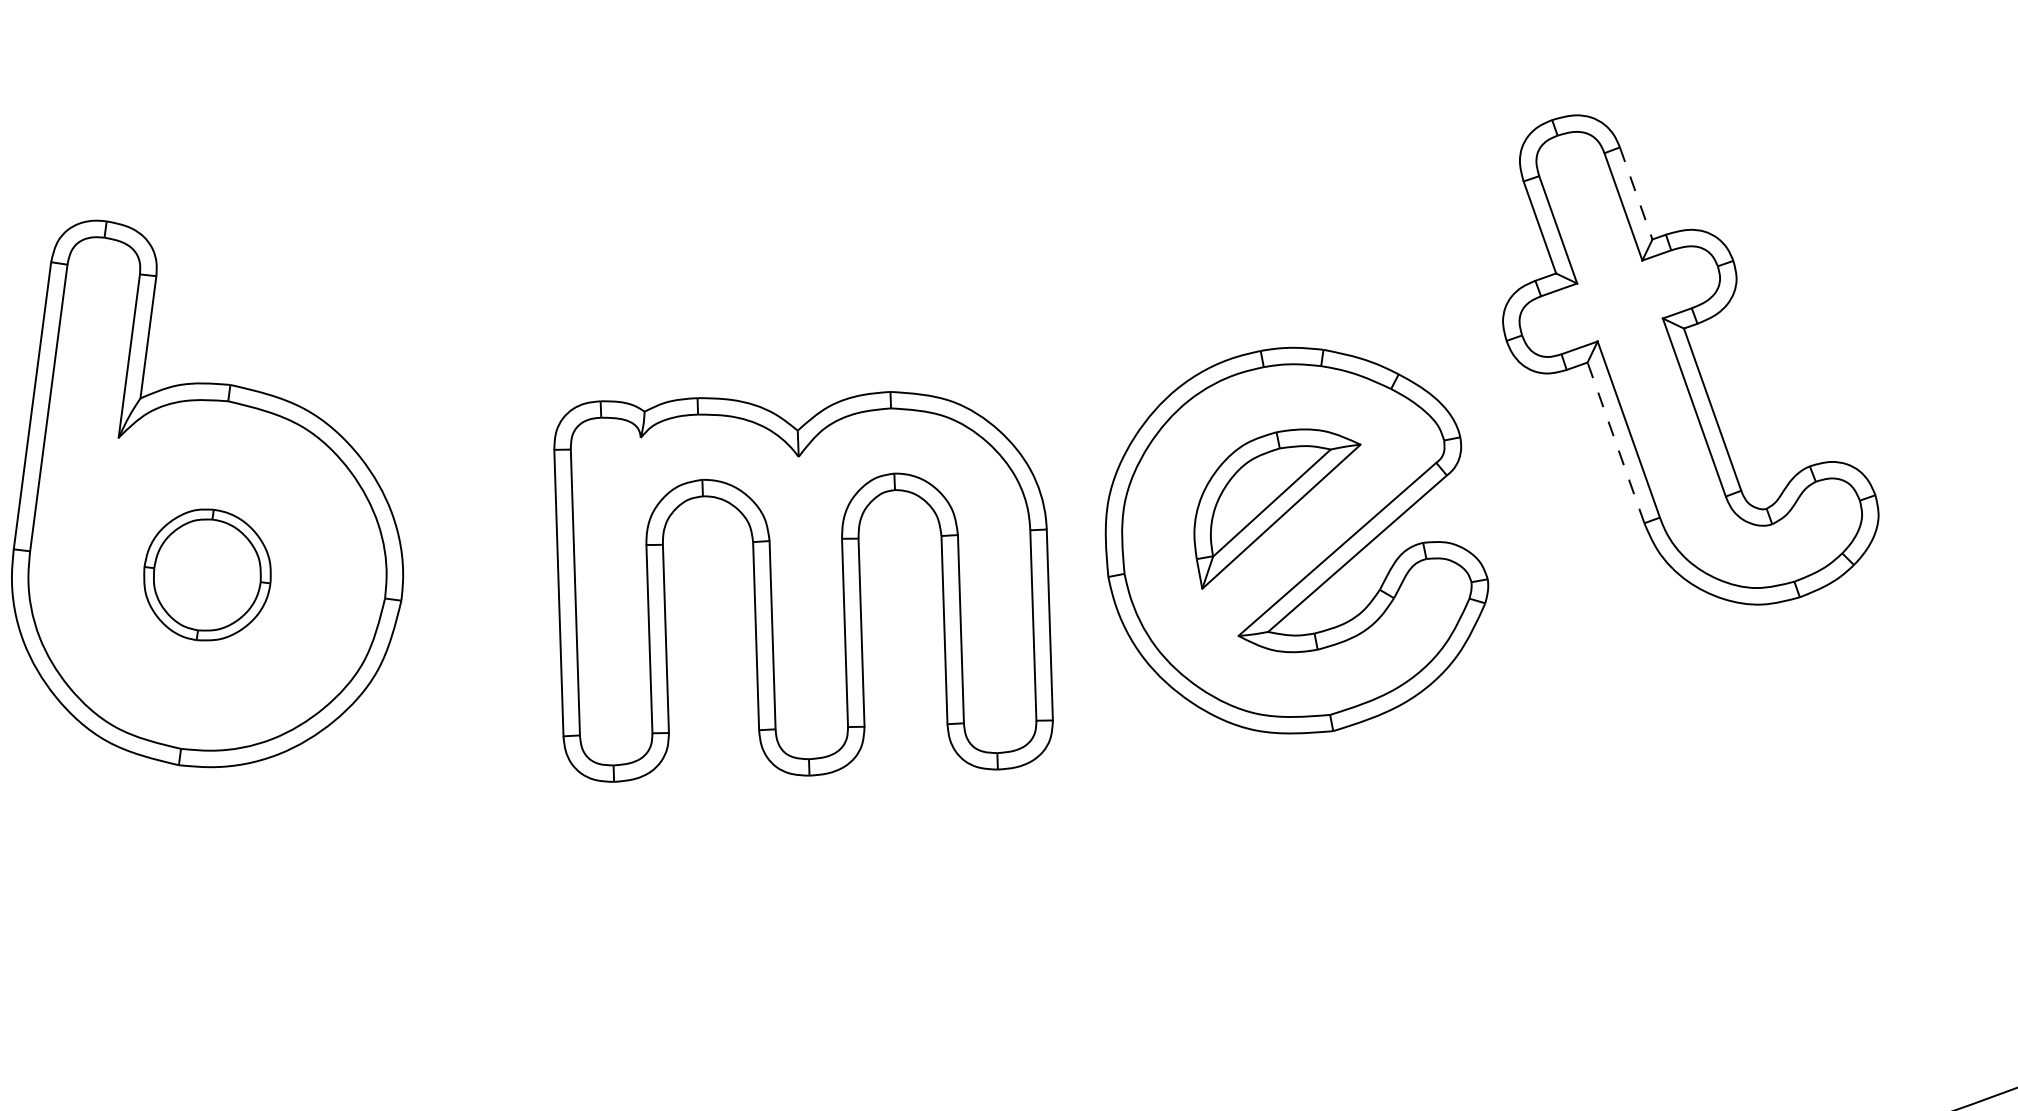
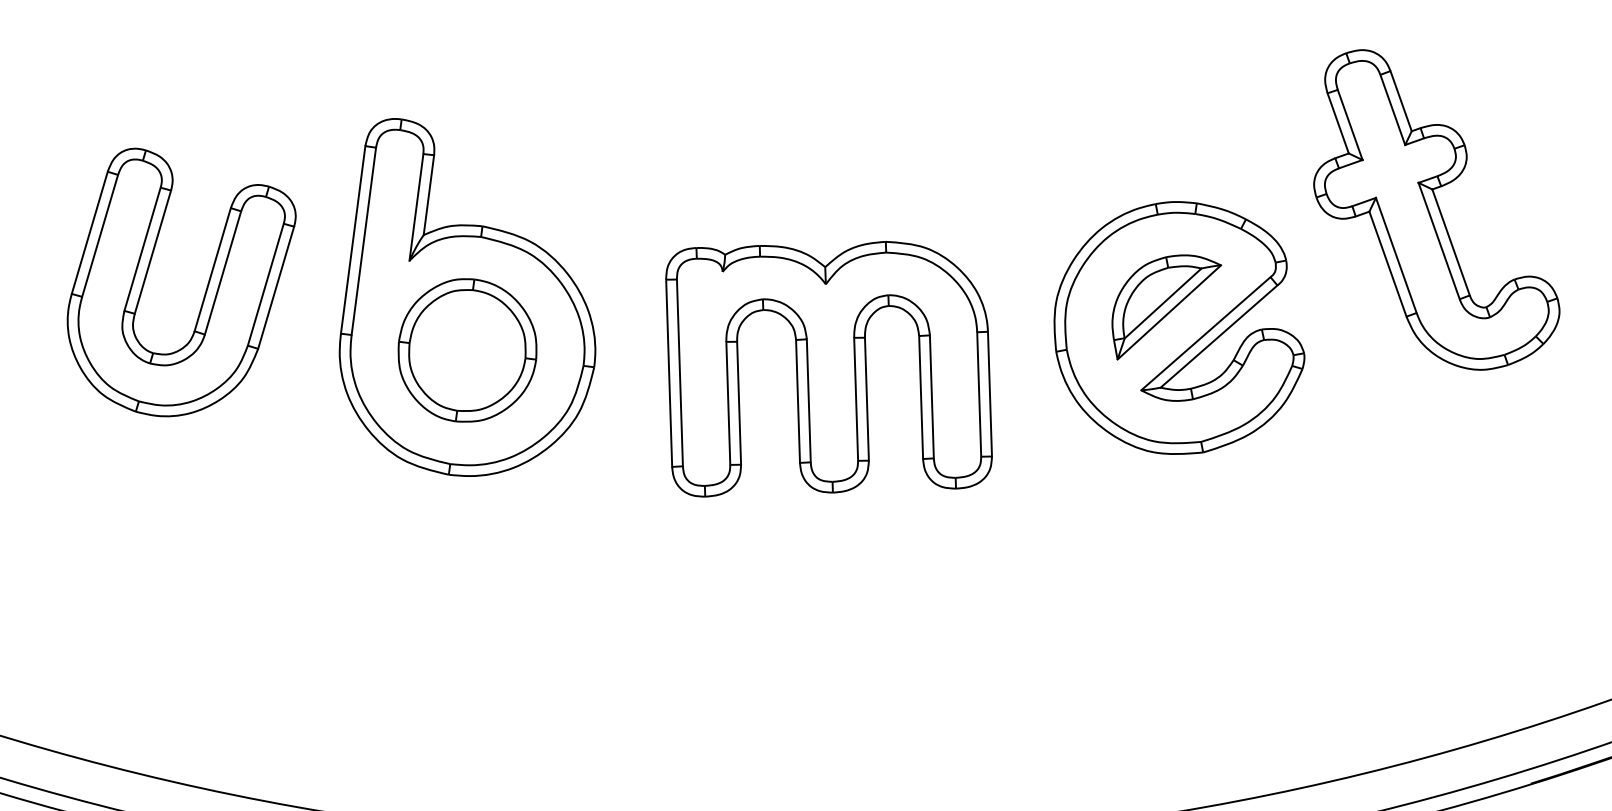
line: (1636, 193) -> (1401, 101), dashed -> solid
line: (1615, 443) -> (1387, 264), dashed -> solid
part: (207, 575) -> (467, 350), size x1.67
part: (802, 587) -> (828, 369), moved

